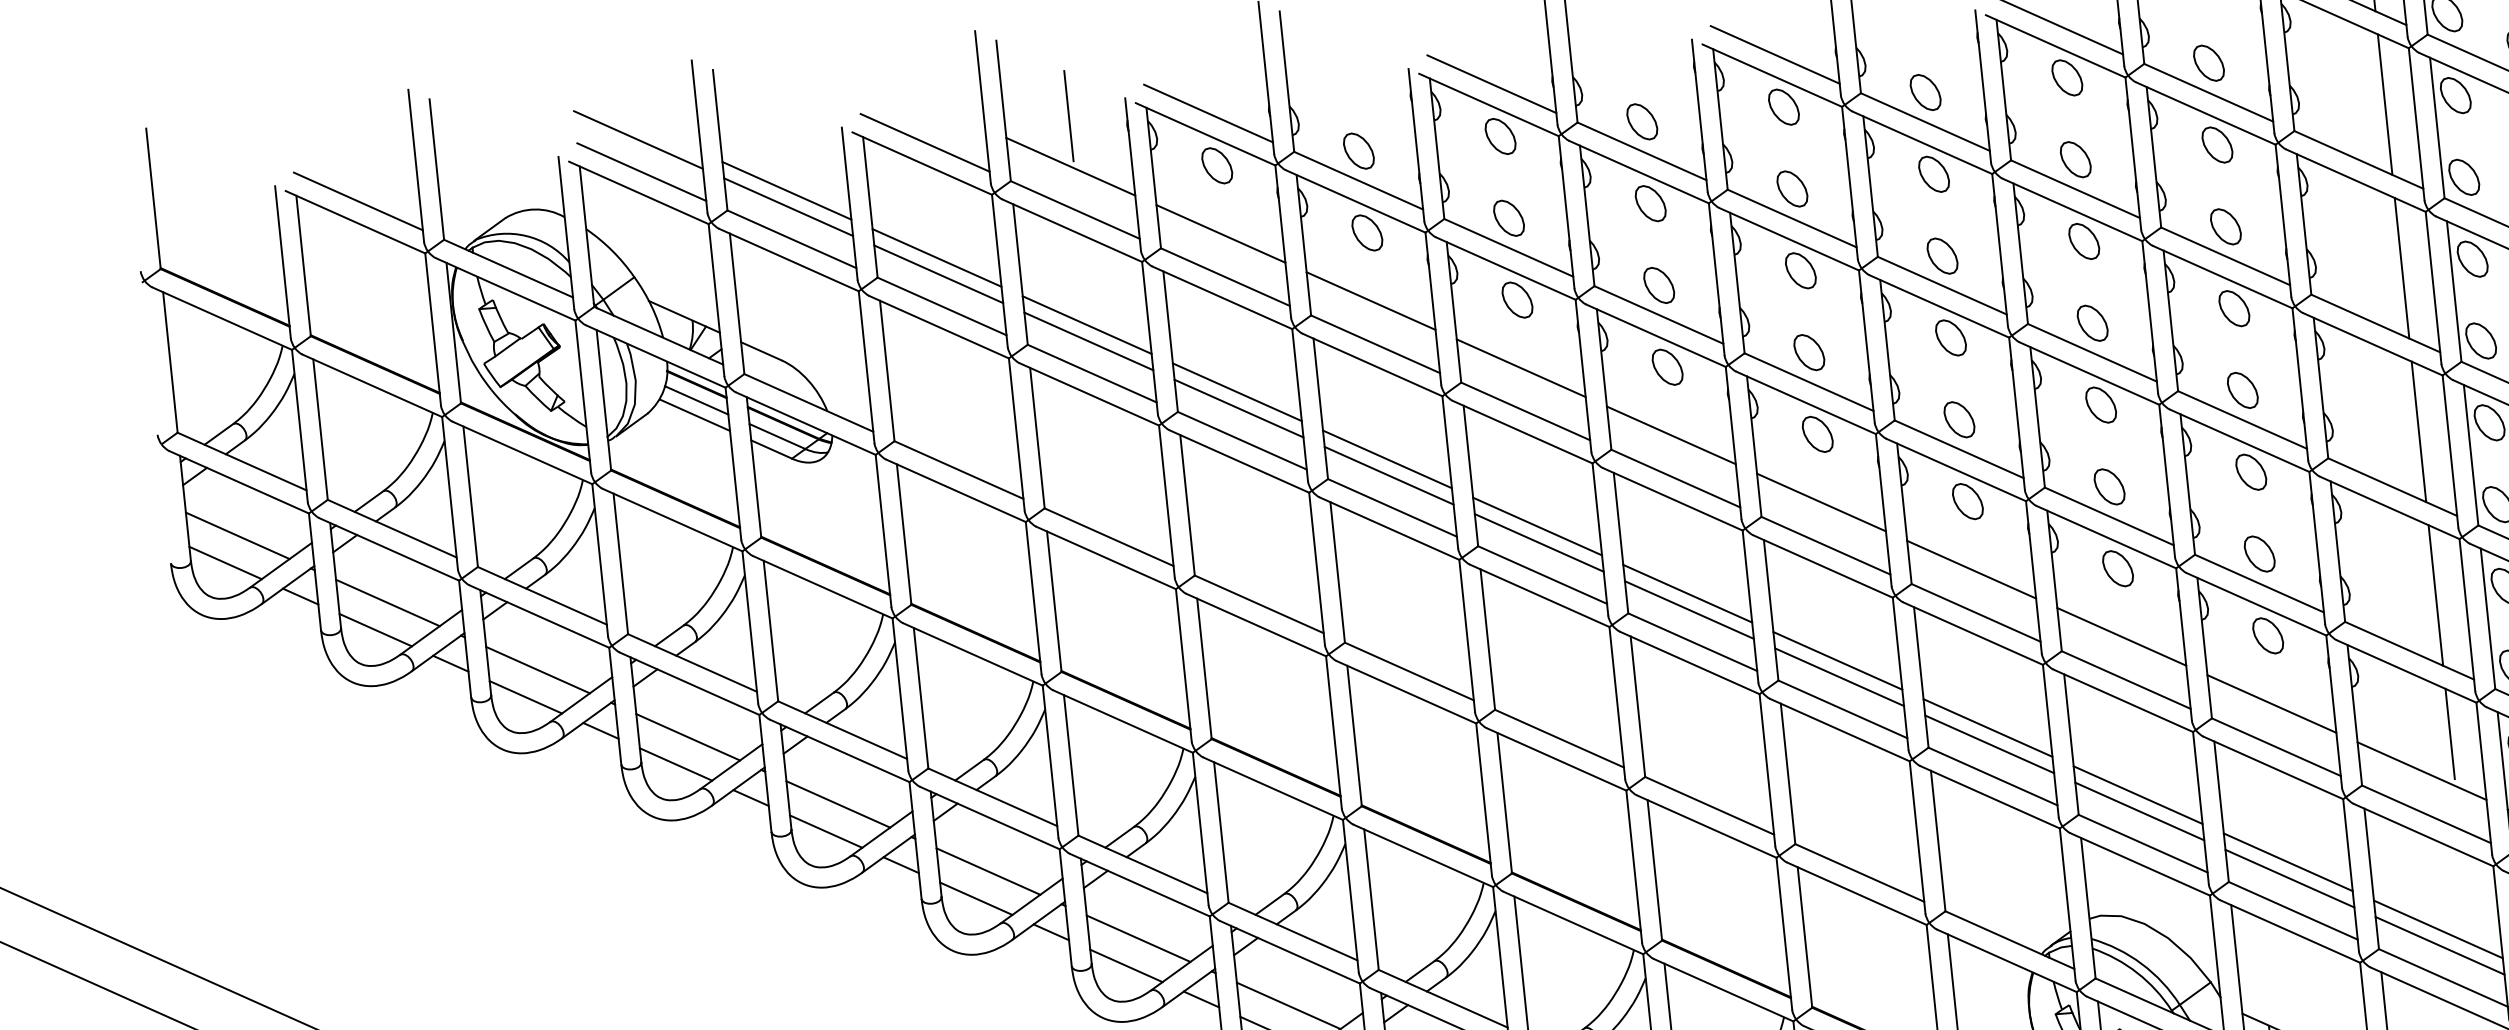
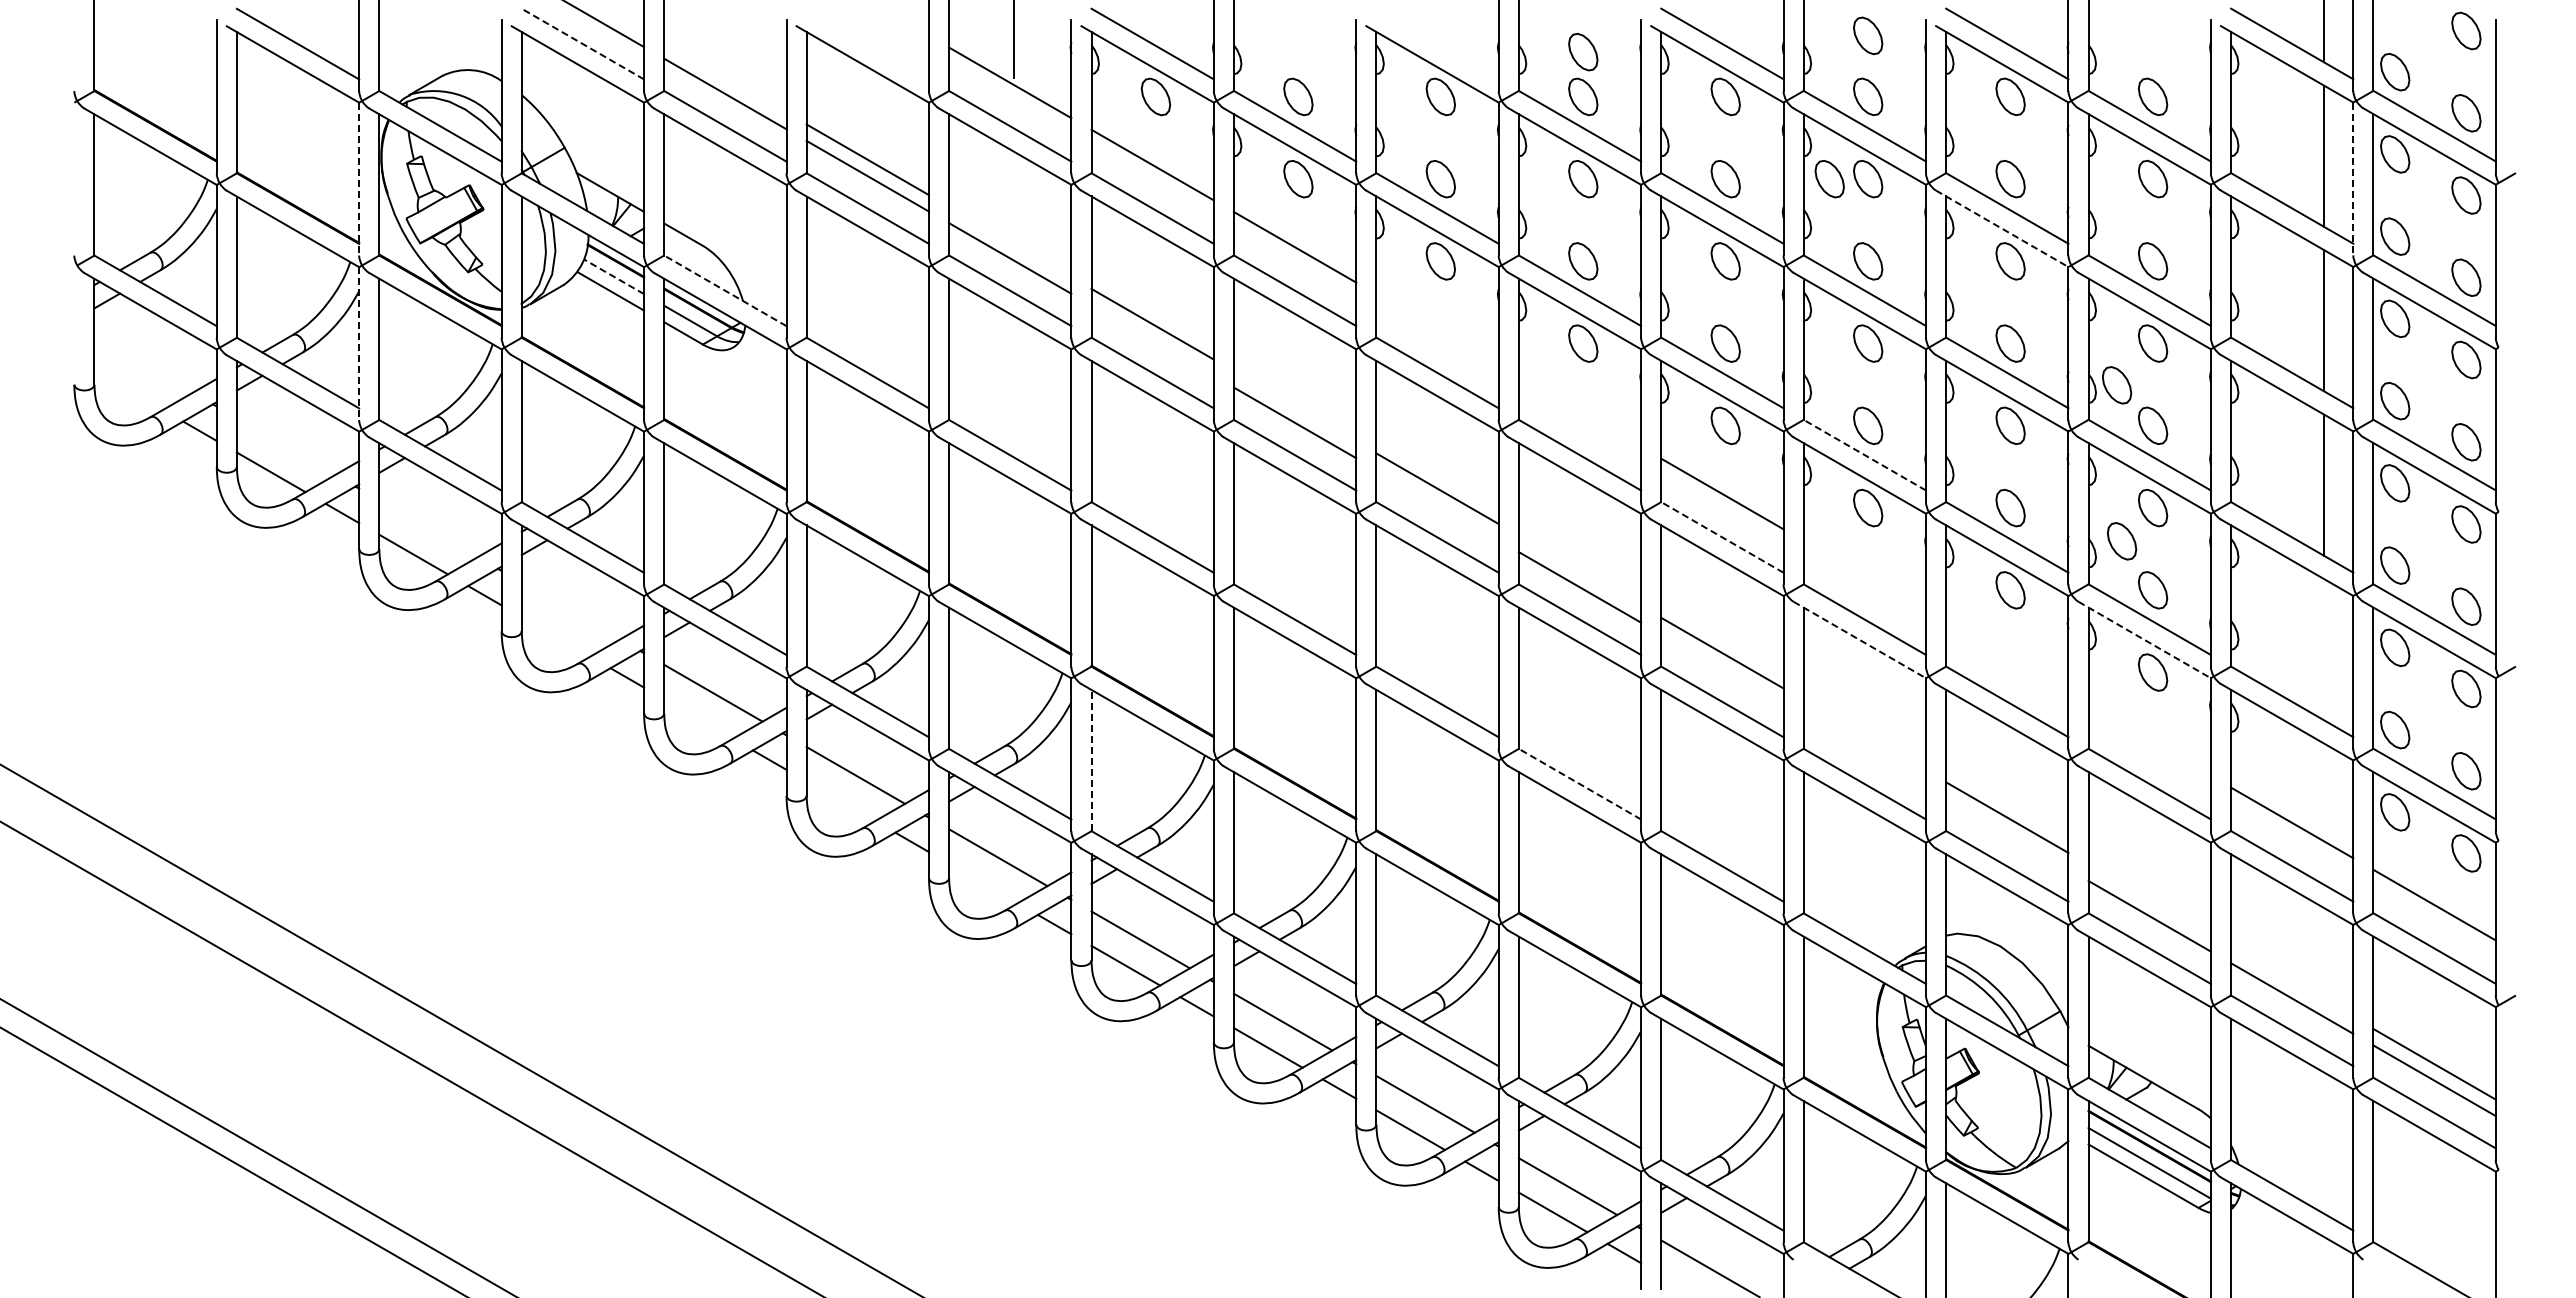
part: (1919, 31) -> (1868, 35), added
part: (1637, 77) -> (1583, 52), added
line: (1491, 83) -> (1437, 43), removed
line: (2416, 124) -> (2353, 179), solid -> dashed
line: (924, 142) -> (867, 43), removed
line: (641, 172) -> (582, 44), solid -> dashed
part: (1895, 178) -> (1829, 179), added
line: (787, 190) -> (725, 77), removed
line: (2072, 210) -> (2002, 229), solid -> dashed
line: (1087, 324) -> (1010, 241), removed
line: (433, 329) -> (359, 179), solid -> dashed
part: (2203, 353) -> (2117, 385), added
line: (1521, 368) -> (1437, 329), removed
line: (697, 400) -> (614, 276), solid -> dashed
line: (808, 402) -> (725, 290), solid -> dashed
line: (1238, 408) -> (1152, 340), removed
line: (1670, 435) -> (1579, 411), removed
line: (1958, 449) -> (1864, 455), solid -> dashed
line: (1386, 459) -> (1294, 406), removed
line: (450, 493) -> (359, 344), solid -> dashed
part: (2224, 508) -> (2122, 541), added
line: (237, 535) -> (143, 363), removed
line: (1539, 542) -> (1437, 504), removed
line: (1826, 545) -> (1722, 537), solid -> dashed
line: (225, 562) -> (128, 389), removed
line: (1971, 568) -> (1864, 575), removed
line: (1687, 593) -> (1579, 570), removed
line: (2435, 595) -> (2323, 649), removed
line: (387, 602) -> (285, 446), removed
line: (2257, 604) -> (2145, 640), solid -> dashed
line: (1973, 634) -> (1860, 640), solid -> dashed
line: (2121, 636) -> (2007, 658), removed
line: (537, 669) -> (428, 528), removed
line: (1839, 677) -> (1722, 669), removed
line: (2271, 703) -> (2149, 740), removed
line: (1987, 728) -> (1864, 735), removed
line: (2449, 733) -> (2323, 788), removed
line: (687, 736) -> (570, 610), removed
line: (1989, 744) -> (1864, 751), removed
line: (675, 764) -> (555, 636), removed
line: (1709, 806) -> (1579, 784), solid -> dashed
line: (2139, 810) -> (2007, 833), removed
line: (826, 831) -> (698, 718), removed
line: (1221, 832) -> (1091, 760), solid -> dashed
line: (2288, 861) -> (2149, 899), removed
line: (975, 899) -> (840, 801), removed
line: (2438, 928) -> (2292, 981), removed
line: (1126, 965) -> (983, 883), removed

